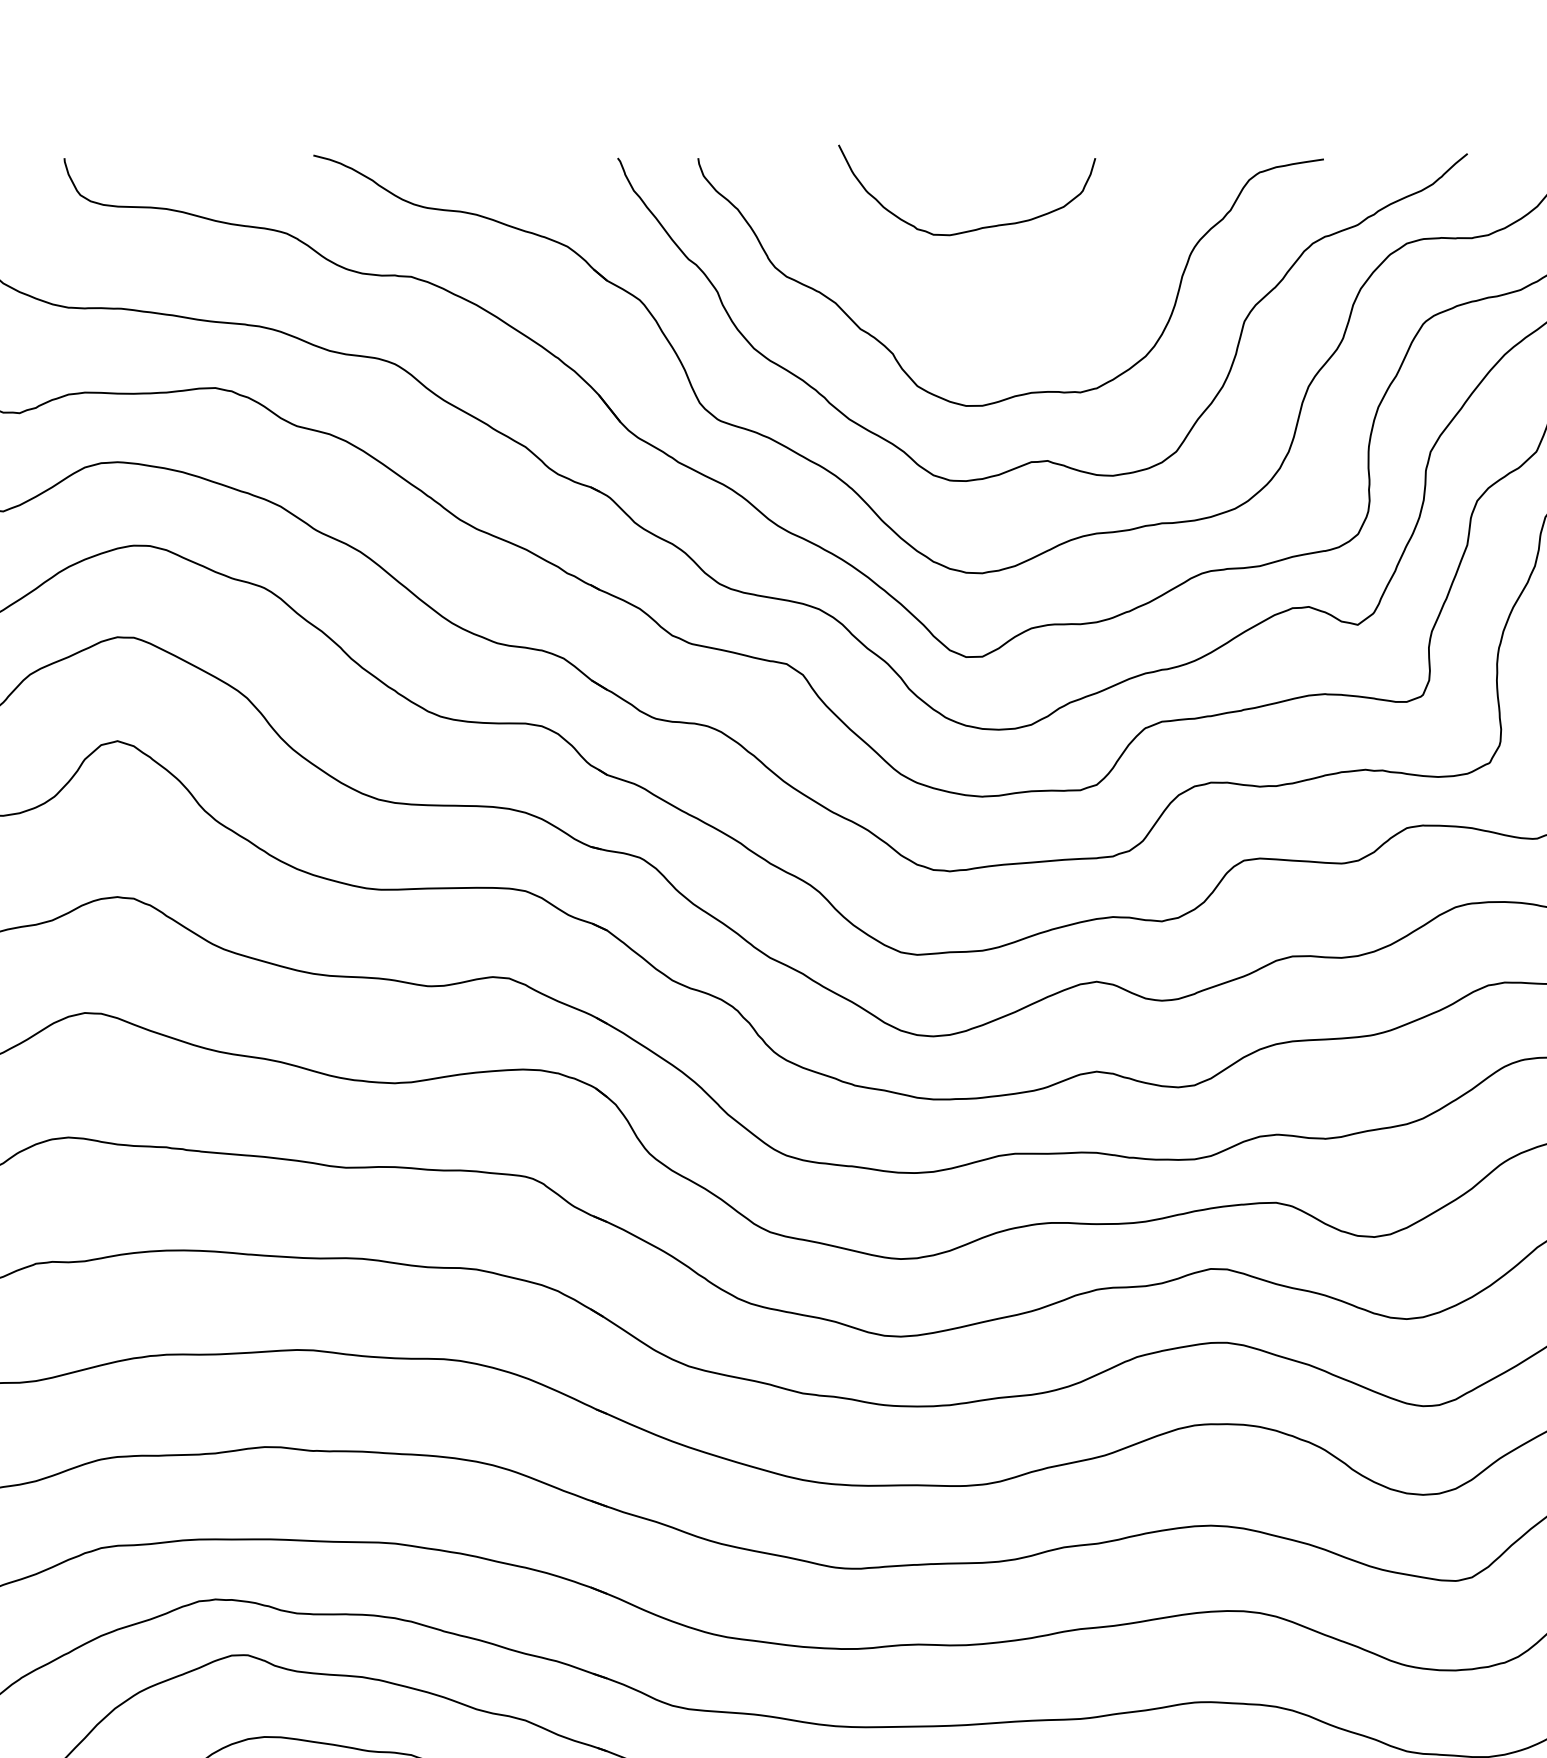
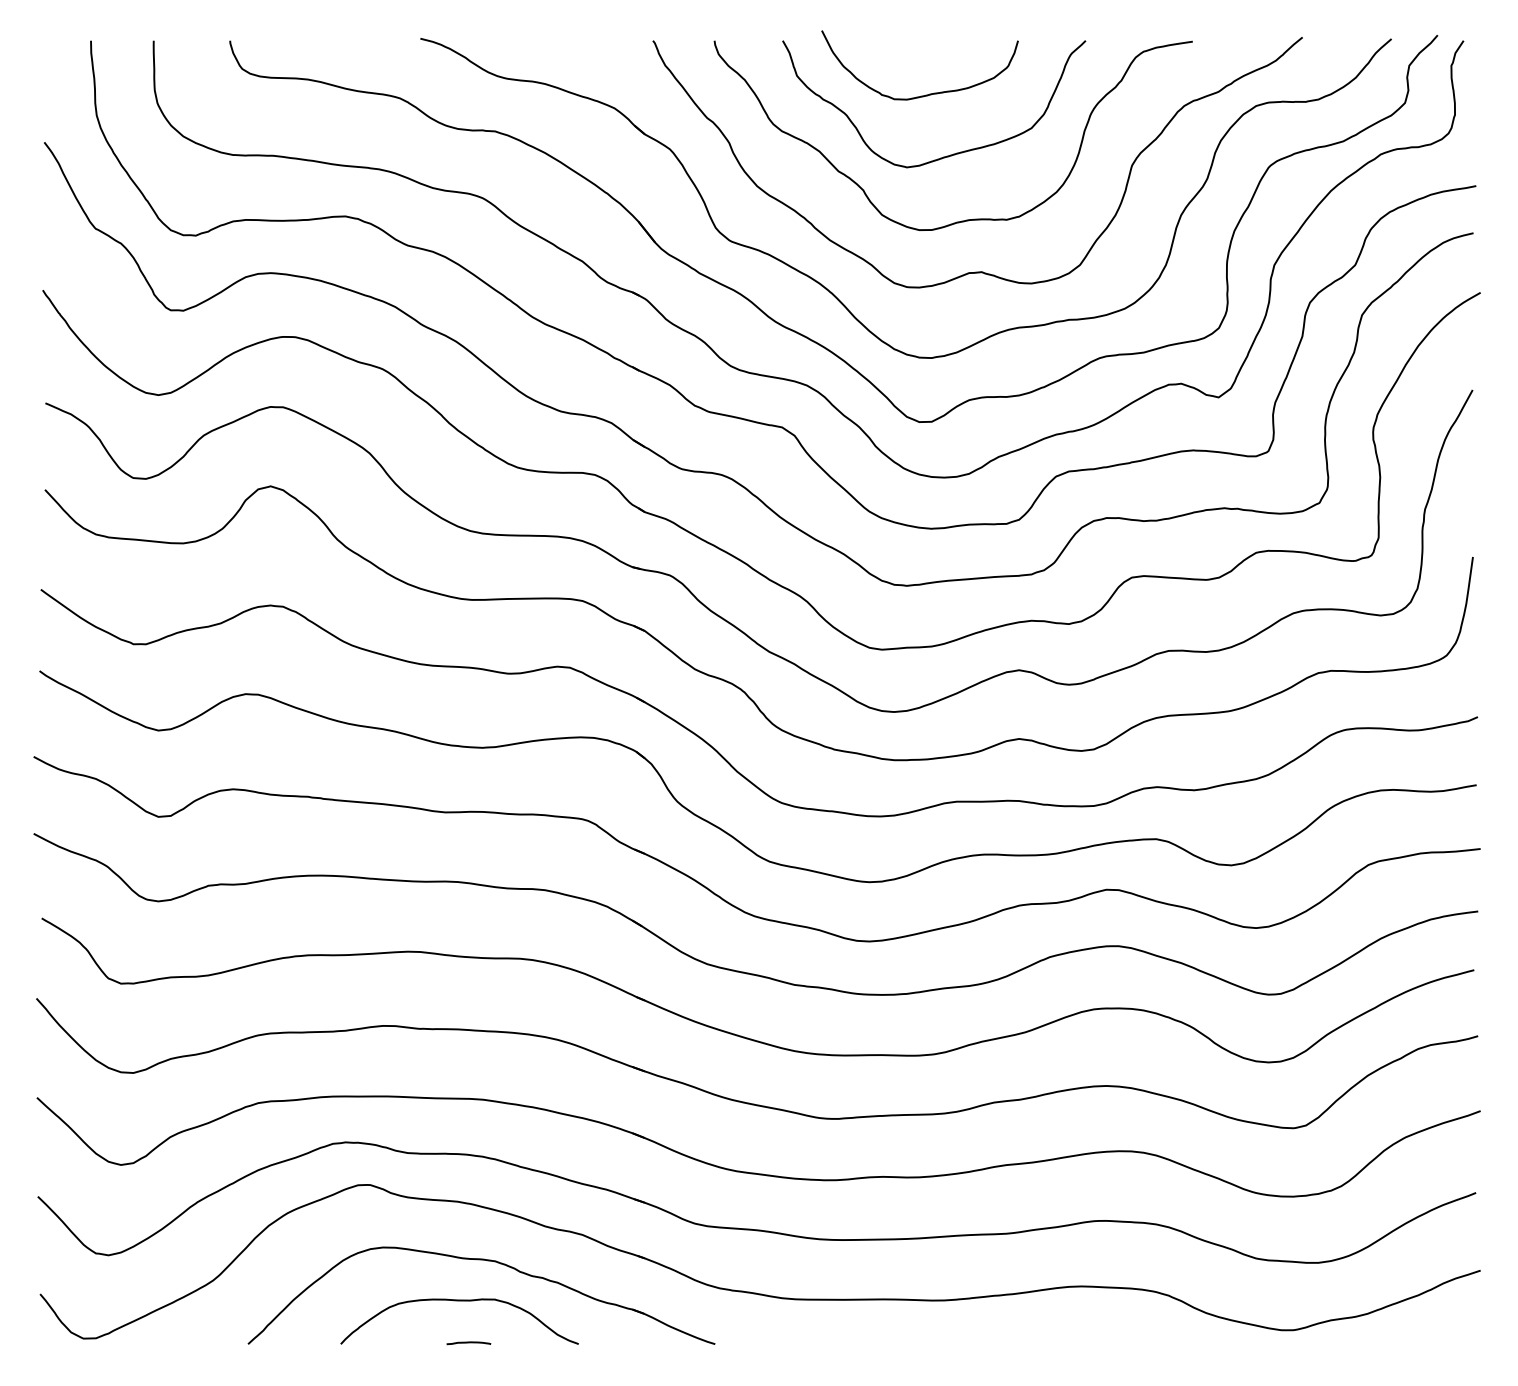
curve: (1006, 307) -> (950, 154), added

